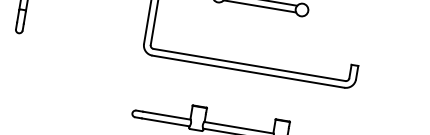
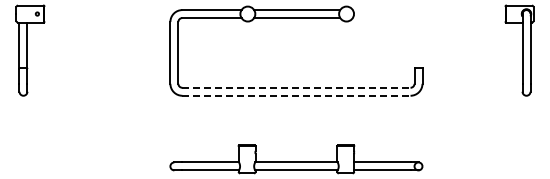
line: (249, 64) -> (296, 87), solid -> dashed
line: (248, 71) -> (296, 95), solid -> dashed

